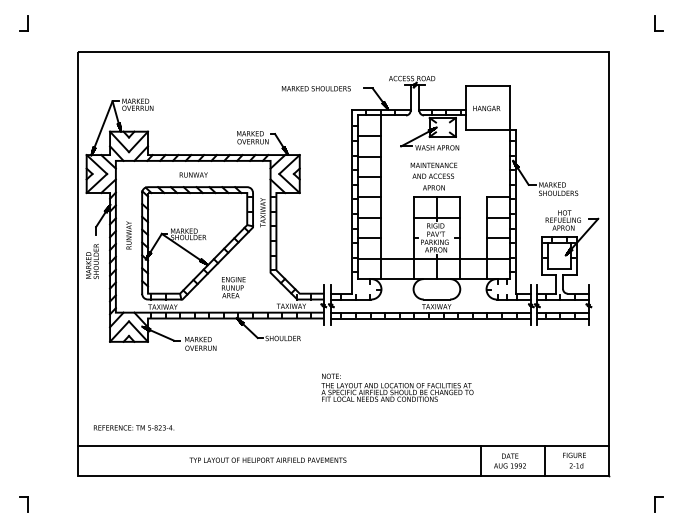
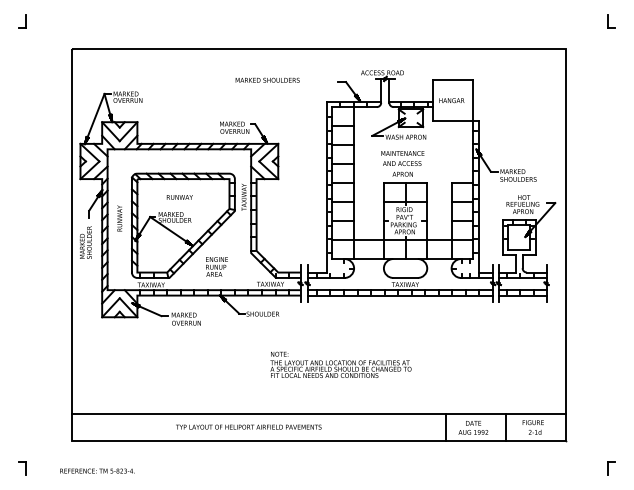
text: (316, 87) -> (267, 79), moved
text: (193, 175) -> (179, 197), moved
text: (396, 387) -> (340, 364), moved
text: (134, 427) -> (97, 470), moved

